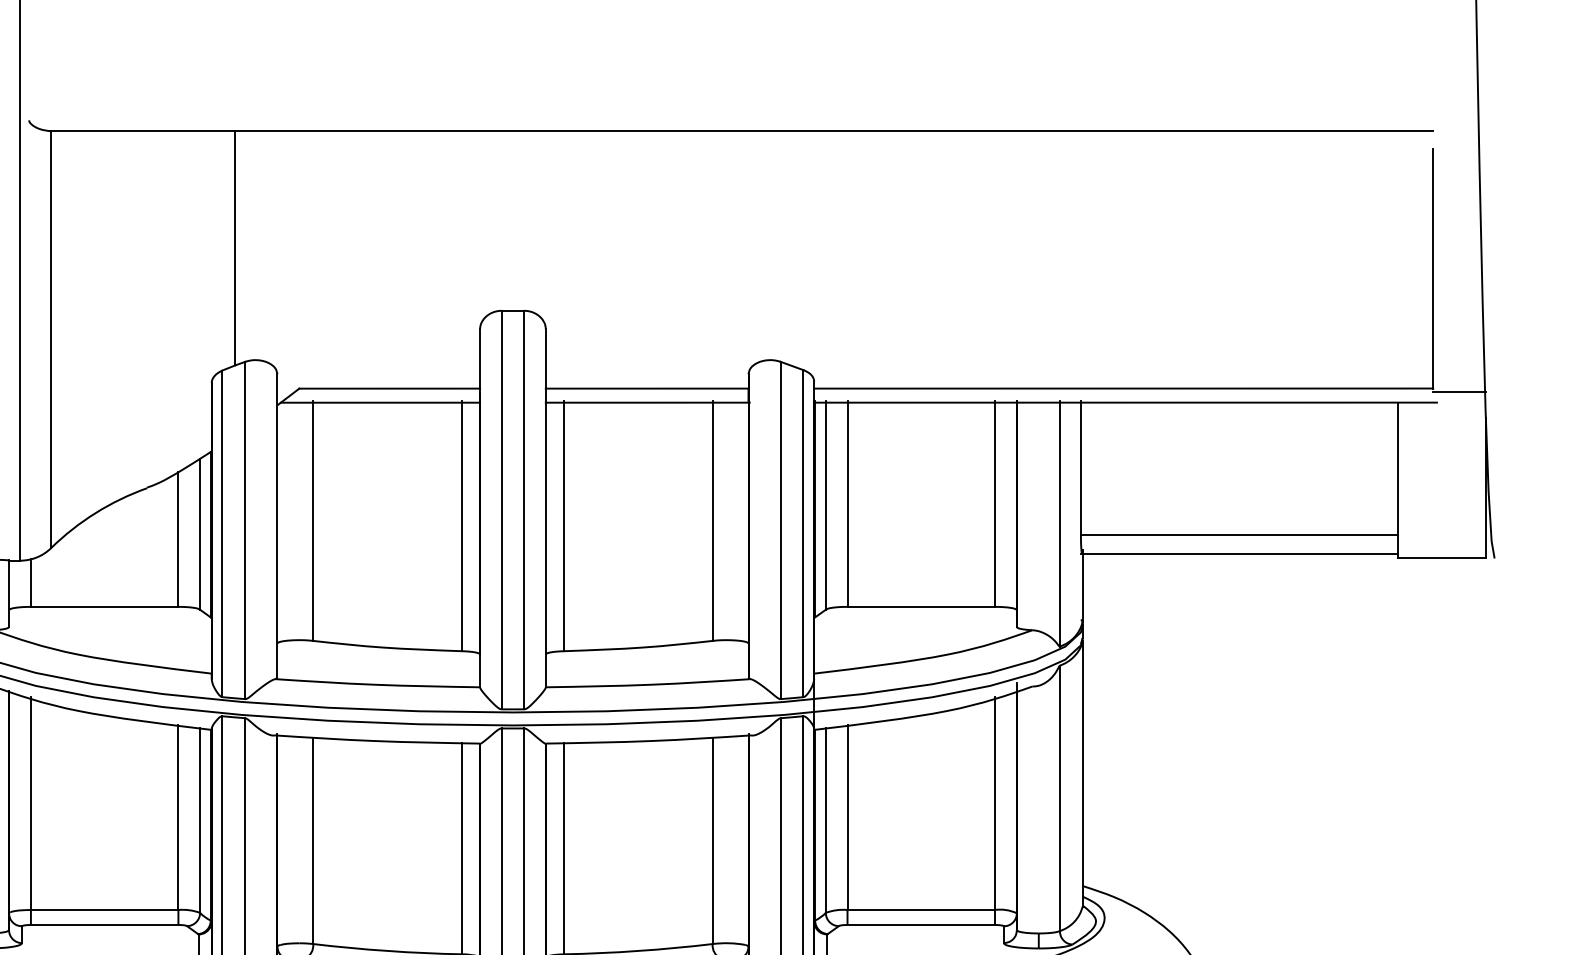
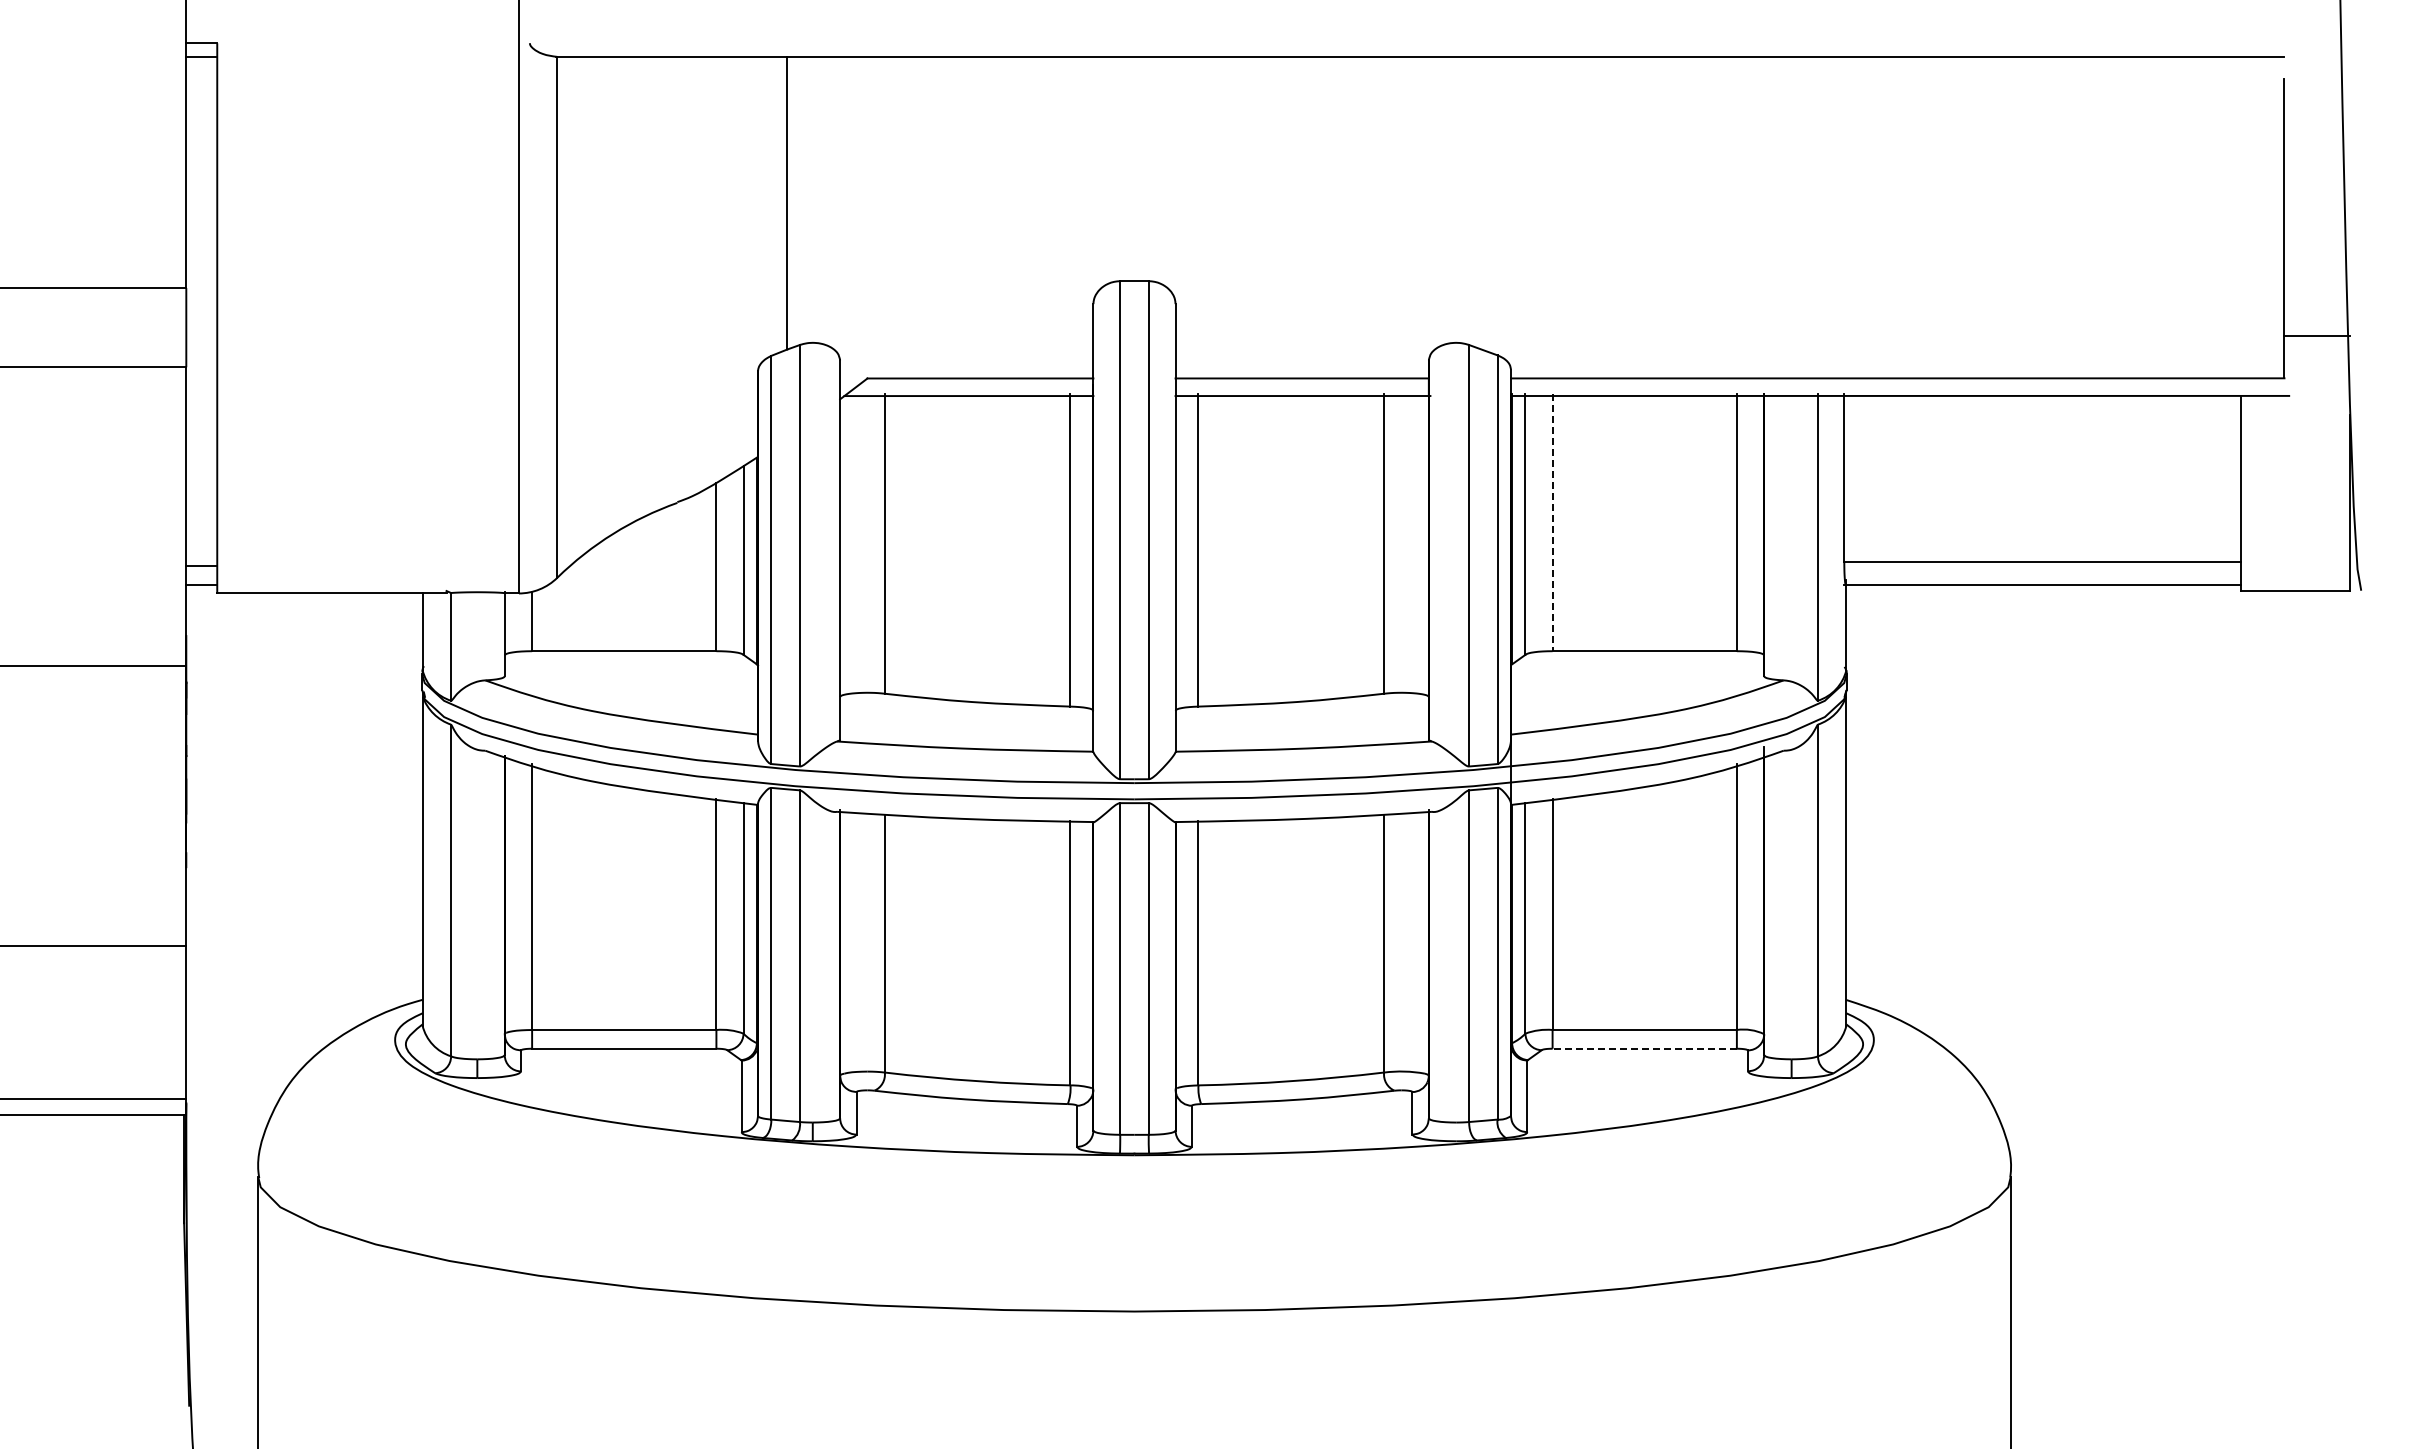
line: (1459, 391) -> (2317, 335), moved
line: (847, 503) -> (1552, 522), solid -> dashed
line: (921, 924) -> (1644, 1048), solid -> dashed

